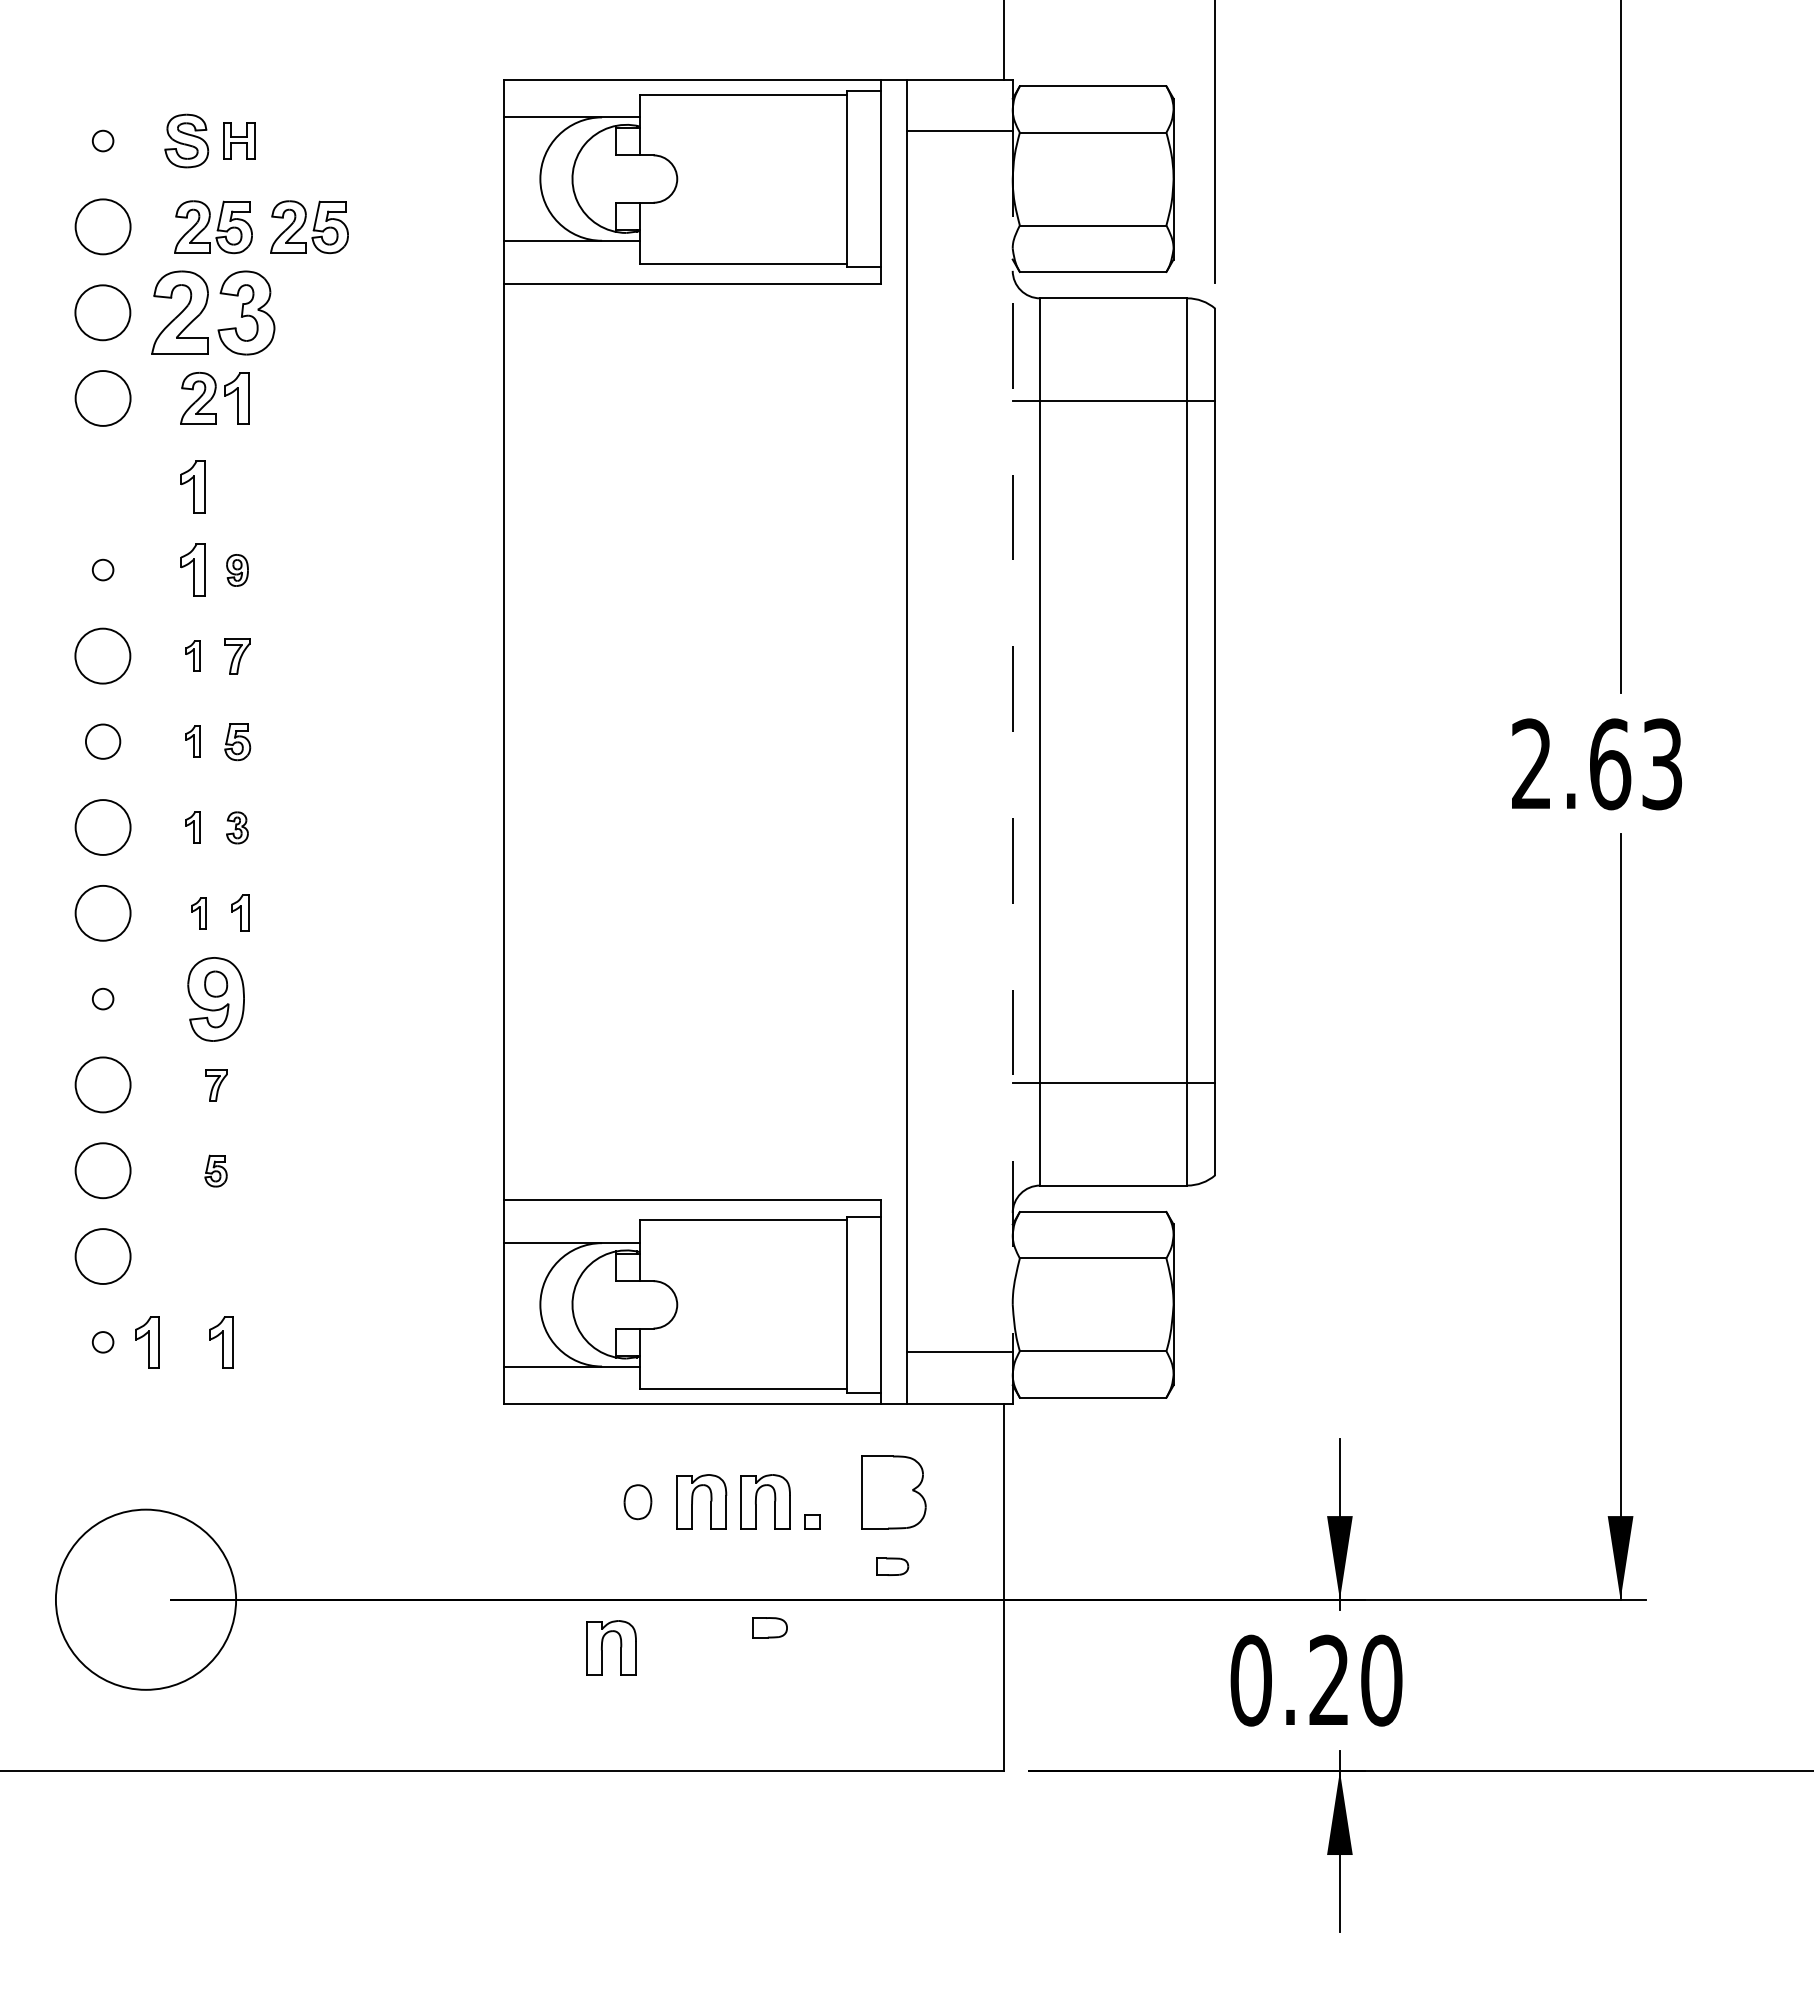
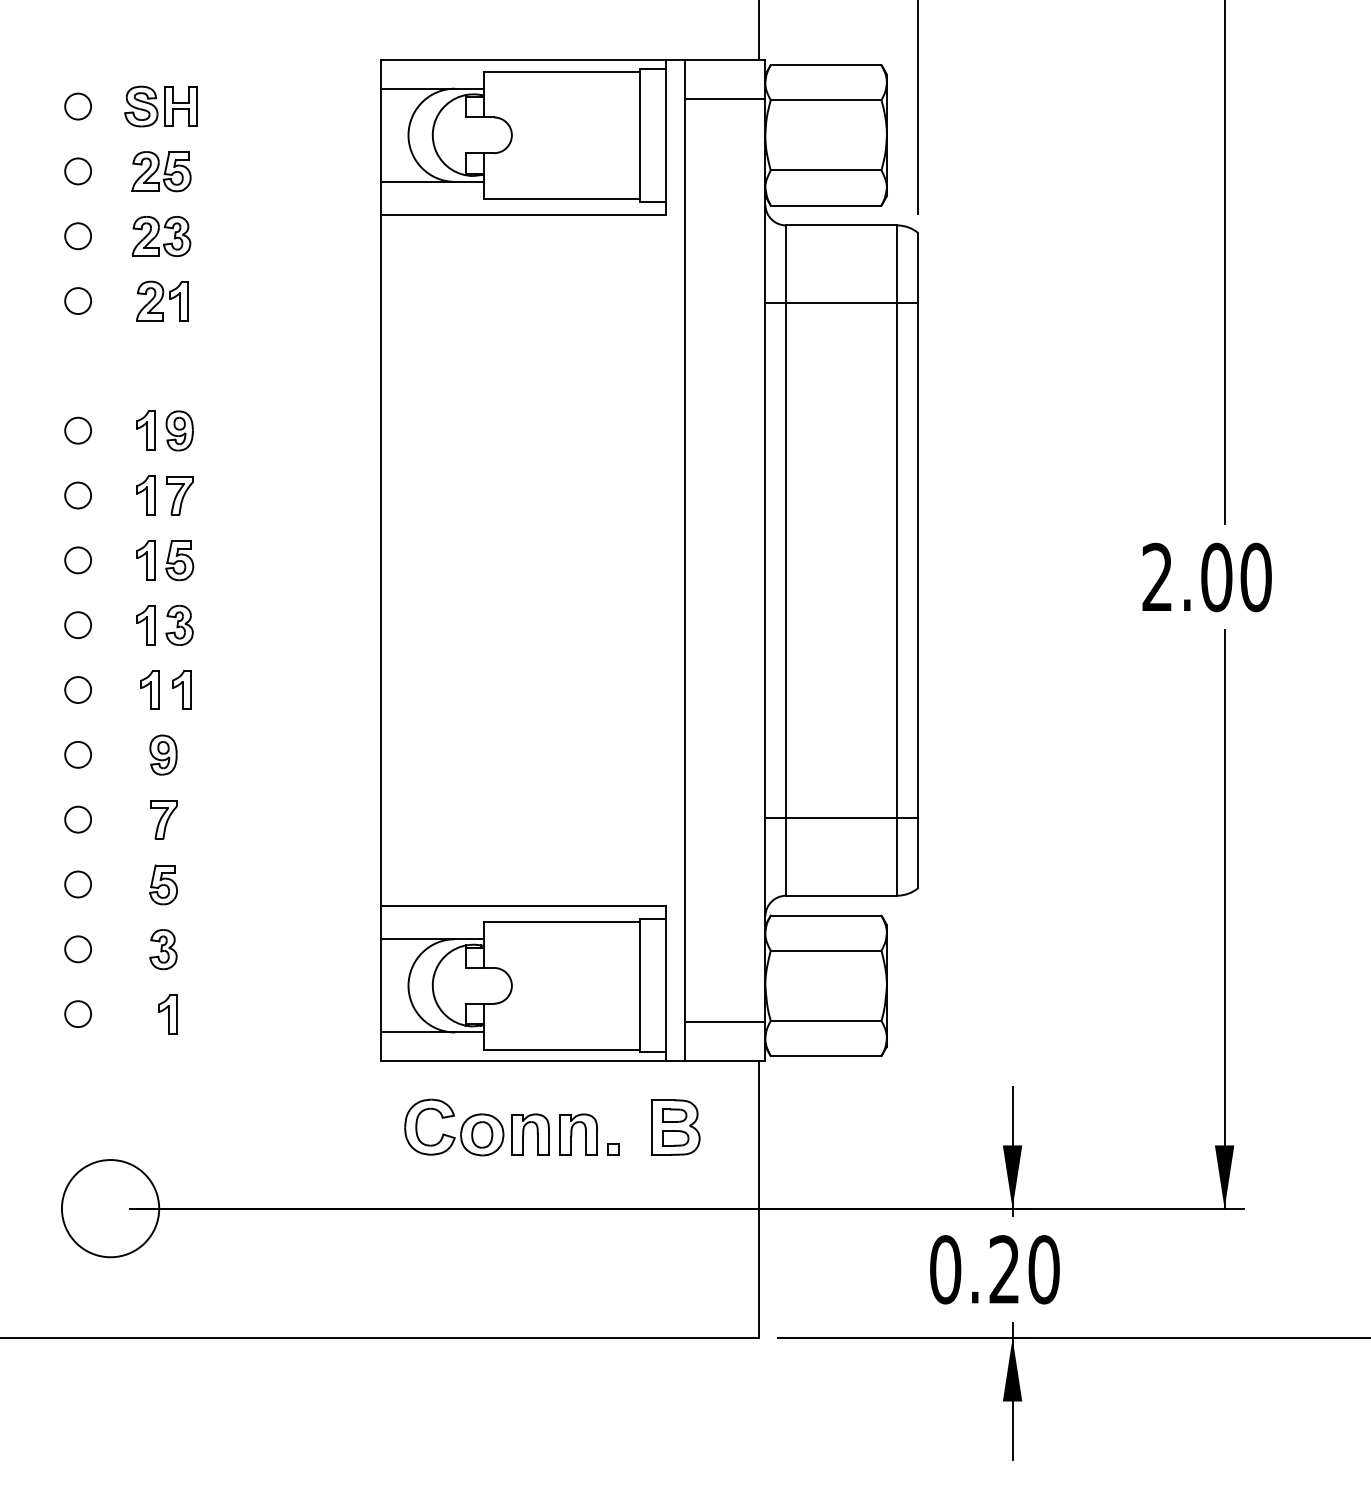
circle: (102, 140) -> (77, 106), size x1.67
part: (239, 140) -> (181, 106), size x1.43
circle: (102, 226) -> (77, 171), size x0.62
part: (309, 227) -> (234, 171), removed
circle: (103, 312) -> (78, 236), size x0.62
part: (213, 312) -> (161, 236), size x0.62
circle: (102, 398) -> (77, 301), size x0.62
part: (192, 486) -> (145, 367), removed
circle: (102, 569) -> (77, 430), size x1.67
part: (237, 570) -> (179, 431), size x1.67
circle: (103, 655) -> (78, 495), size x0.62
part: (192, 655) -> (145, 495), size x1.67
part: (237, 656) -> (179, 496), size x1.43
part: (192, 741) -> (145, 560), size x1.67
part: (237, 741) -> (179, 560), size x1.43
line: (1012, 741) -> (765, 560), dashed -> solid
text: (1636, 764) -> (1236, 577), 2.63 -> 2.00
circle: (102, 827) -> (77, 625), size x0.62
part: (192, 827) -> (145, 625), size x1.67
part: (237, 827) -> (179, 625), size x1.67
circle: (102, 913) -> (77, 690), size x0.62
part: (198, 913) -> (150, 690), size x1.67
part: (239, 913) -> (181, 690), size x1.43
circle: (102, 998) -> (77, 754), size x1.67
part: (215, 999) -> (163, 755), size x0.62
circle: (102, 1084) -> (77, 819), size x0.62
part: (216, 1085) -> (163, 820), size x1.67
circle: (102, 1170) -> (77, 884), size x0.62
part: (215, 1170) -> (163, 884), size x1.67
circle: (102, 1256) -> (77, 949), size x0.62
part: (215, 1256) -> (163, 949), added
circle: (102, 1342) -> (77, 1014), size x1.67
part: (147, 1342) -> (111, 1014), removed
part: (609, 1495) -> (460, 1129), added
part: (892, 1566) -> (674, 1115), moved
circle: (145, 1599) -> (110, 1208), size x0.71
part: (769, 1627) -> (675, 1138), moved
part: (602, 1647) -> (455, 1244), removed

